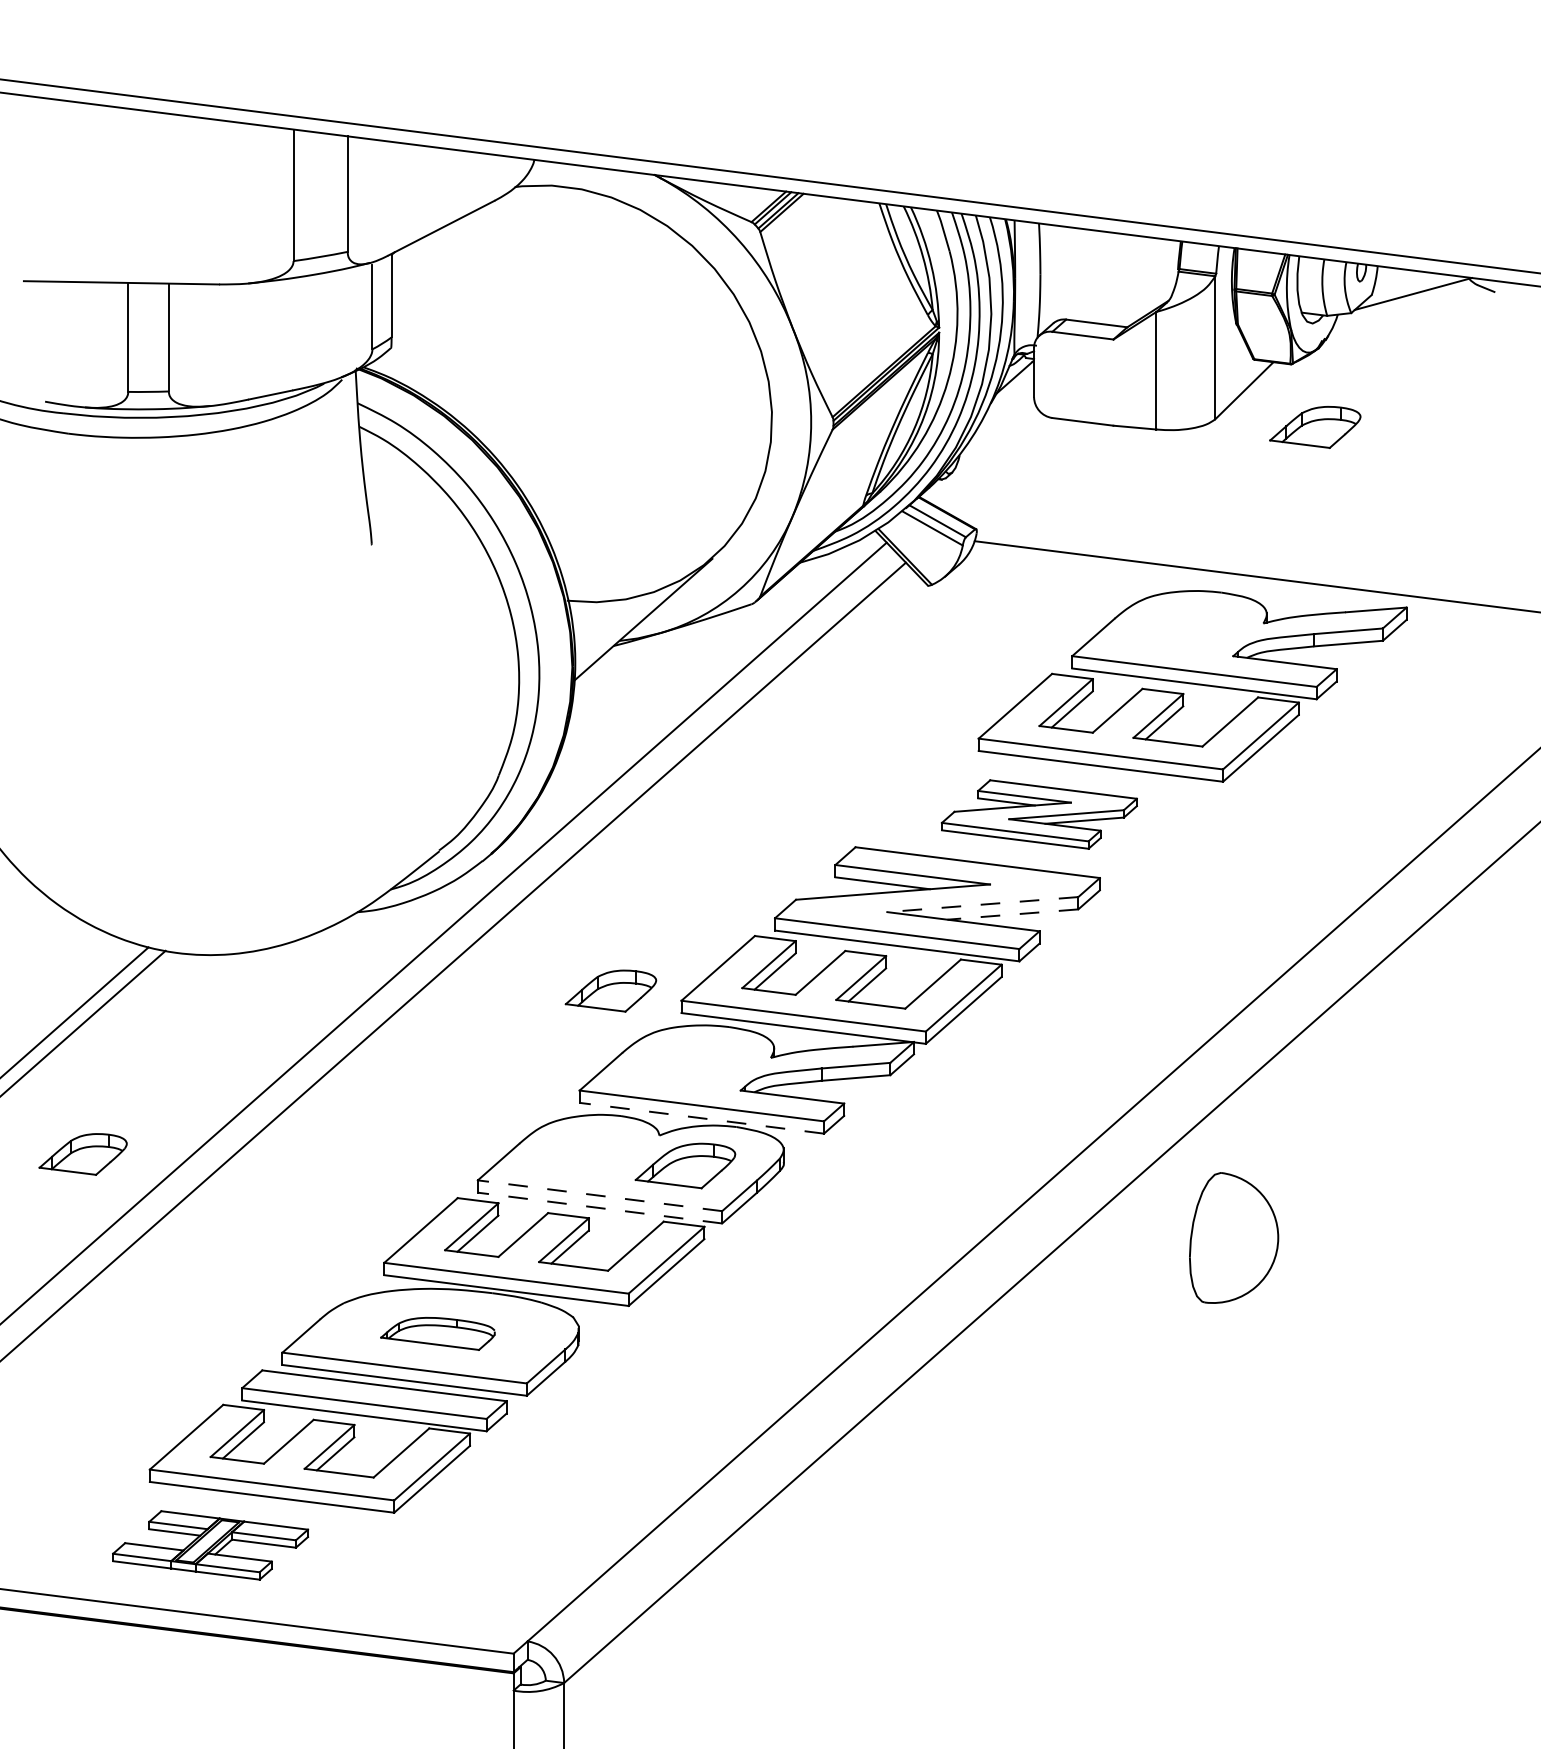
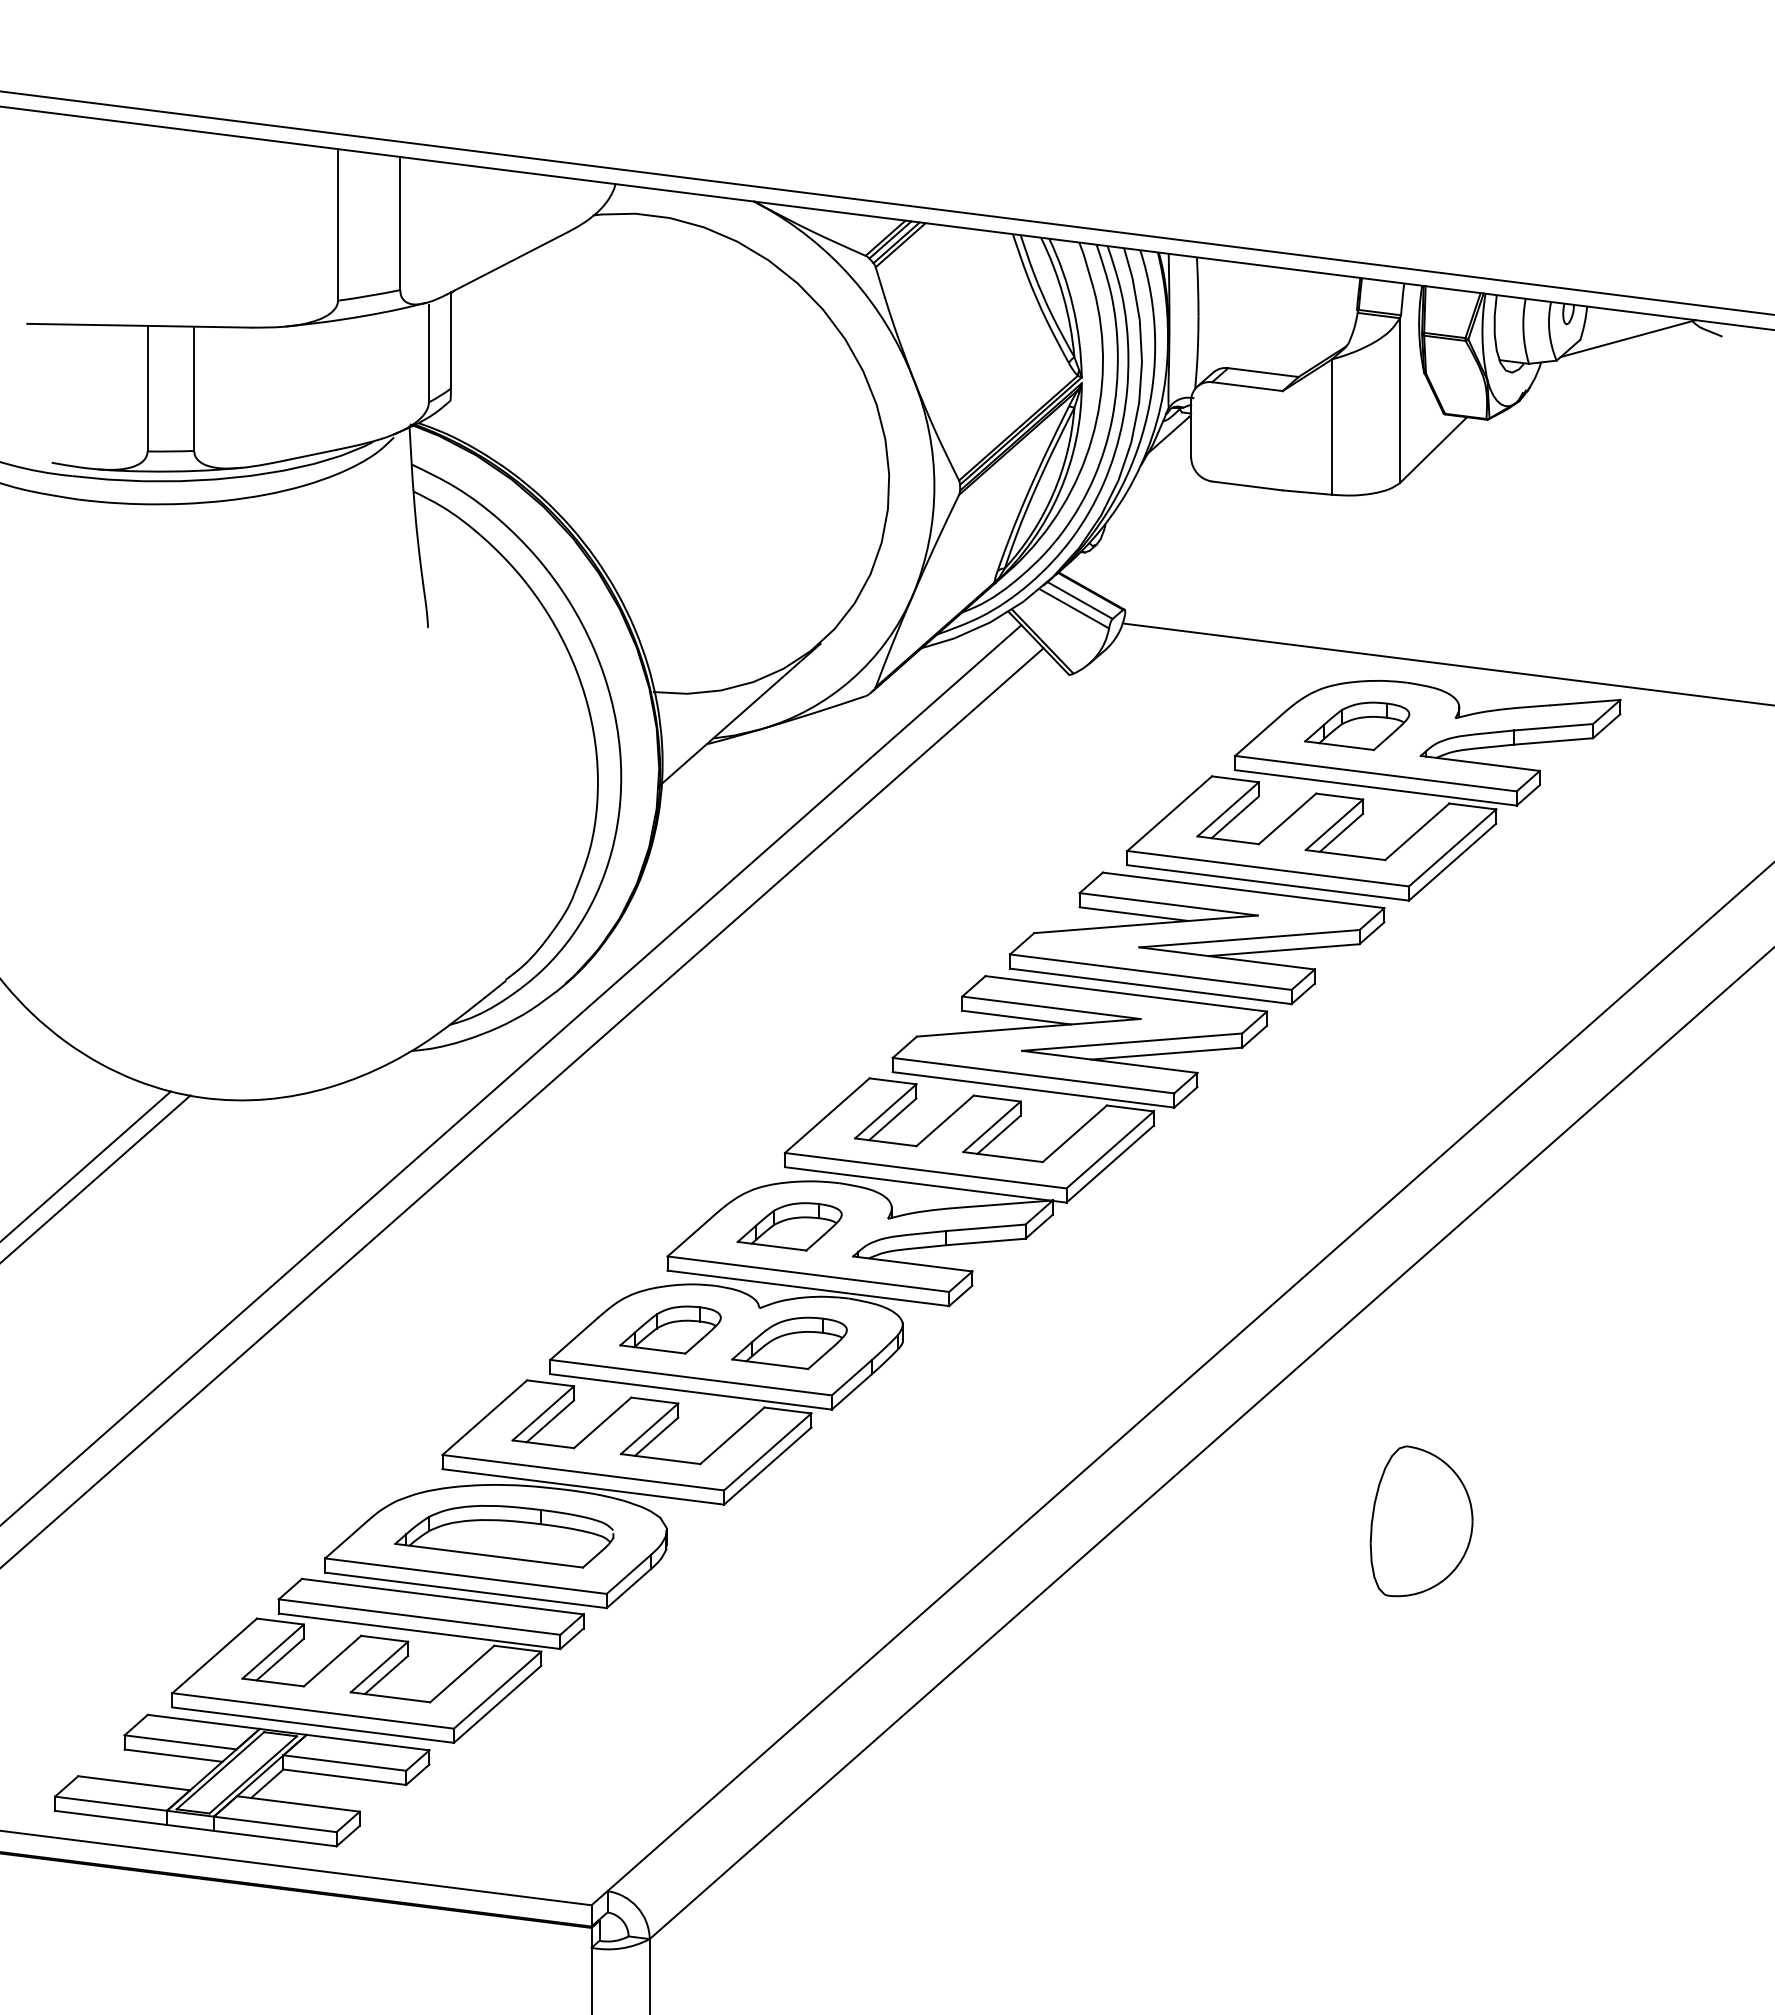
part: (1315, 427) -> (1357, 726), moved
part: (1039, 814) -> (1197, 938), size x1.67
line: (982, 904) -> (1131, 1042), dashed -> solid
line: (1012, 914) -> (1166, 1053), dashed -> solid
part: (610, 990) -> (789, 1226), moved
line: (701, 1118) -> (808, 1288), dashed -> solid
part: (83, 1153) -> (670, 1329), moved
line: (600, 1195) -> (691, 1377), dashed -> solid
line: (600, 1207) -> (691, 1391), dashed -> solid
part: (1233, 1238) -> (1421, 1521), moved
part: (438, 1333) -> (504, 1536), size x1.67
part: (210, 1545) -> (242, 1780), size x1.67

